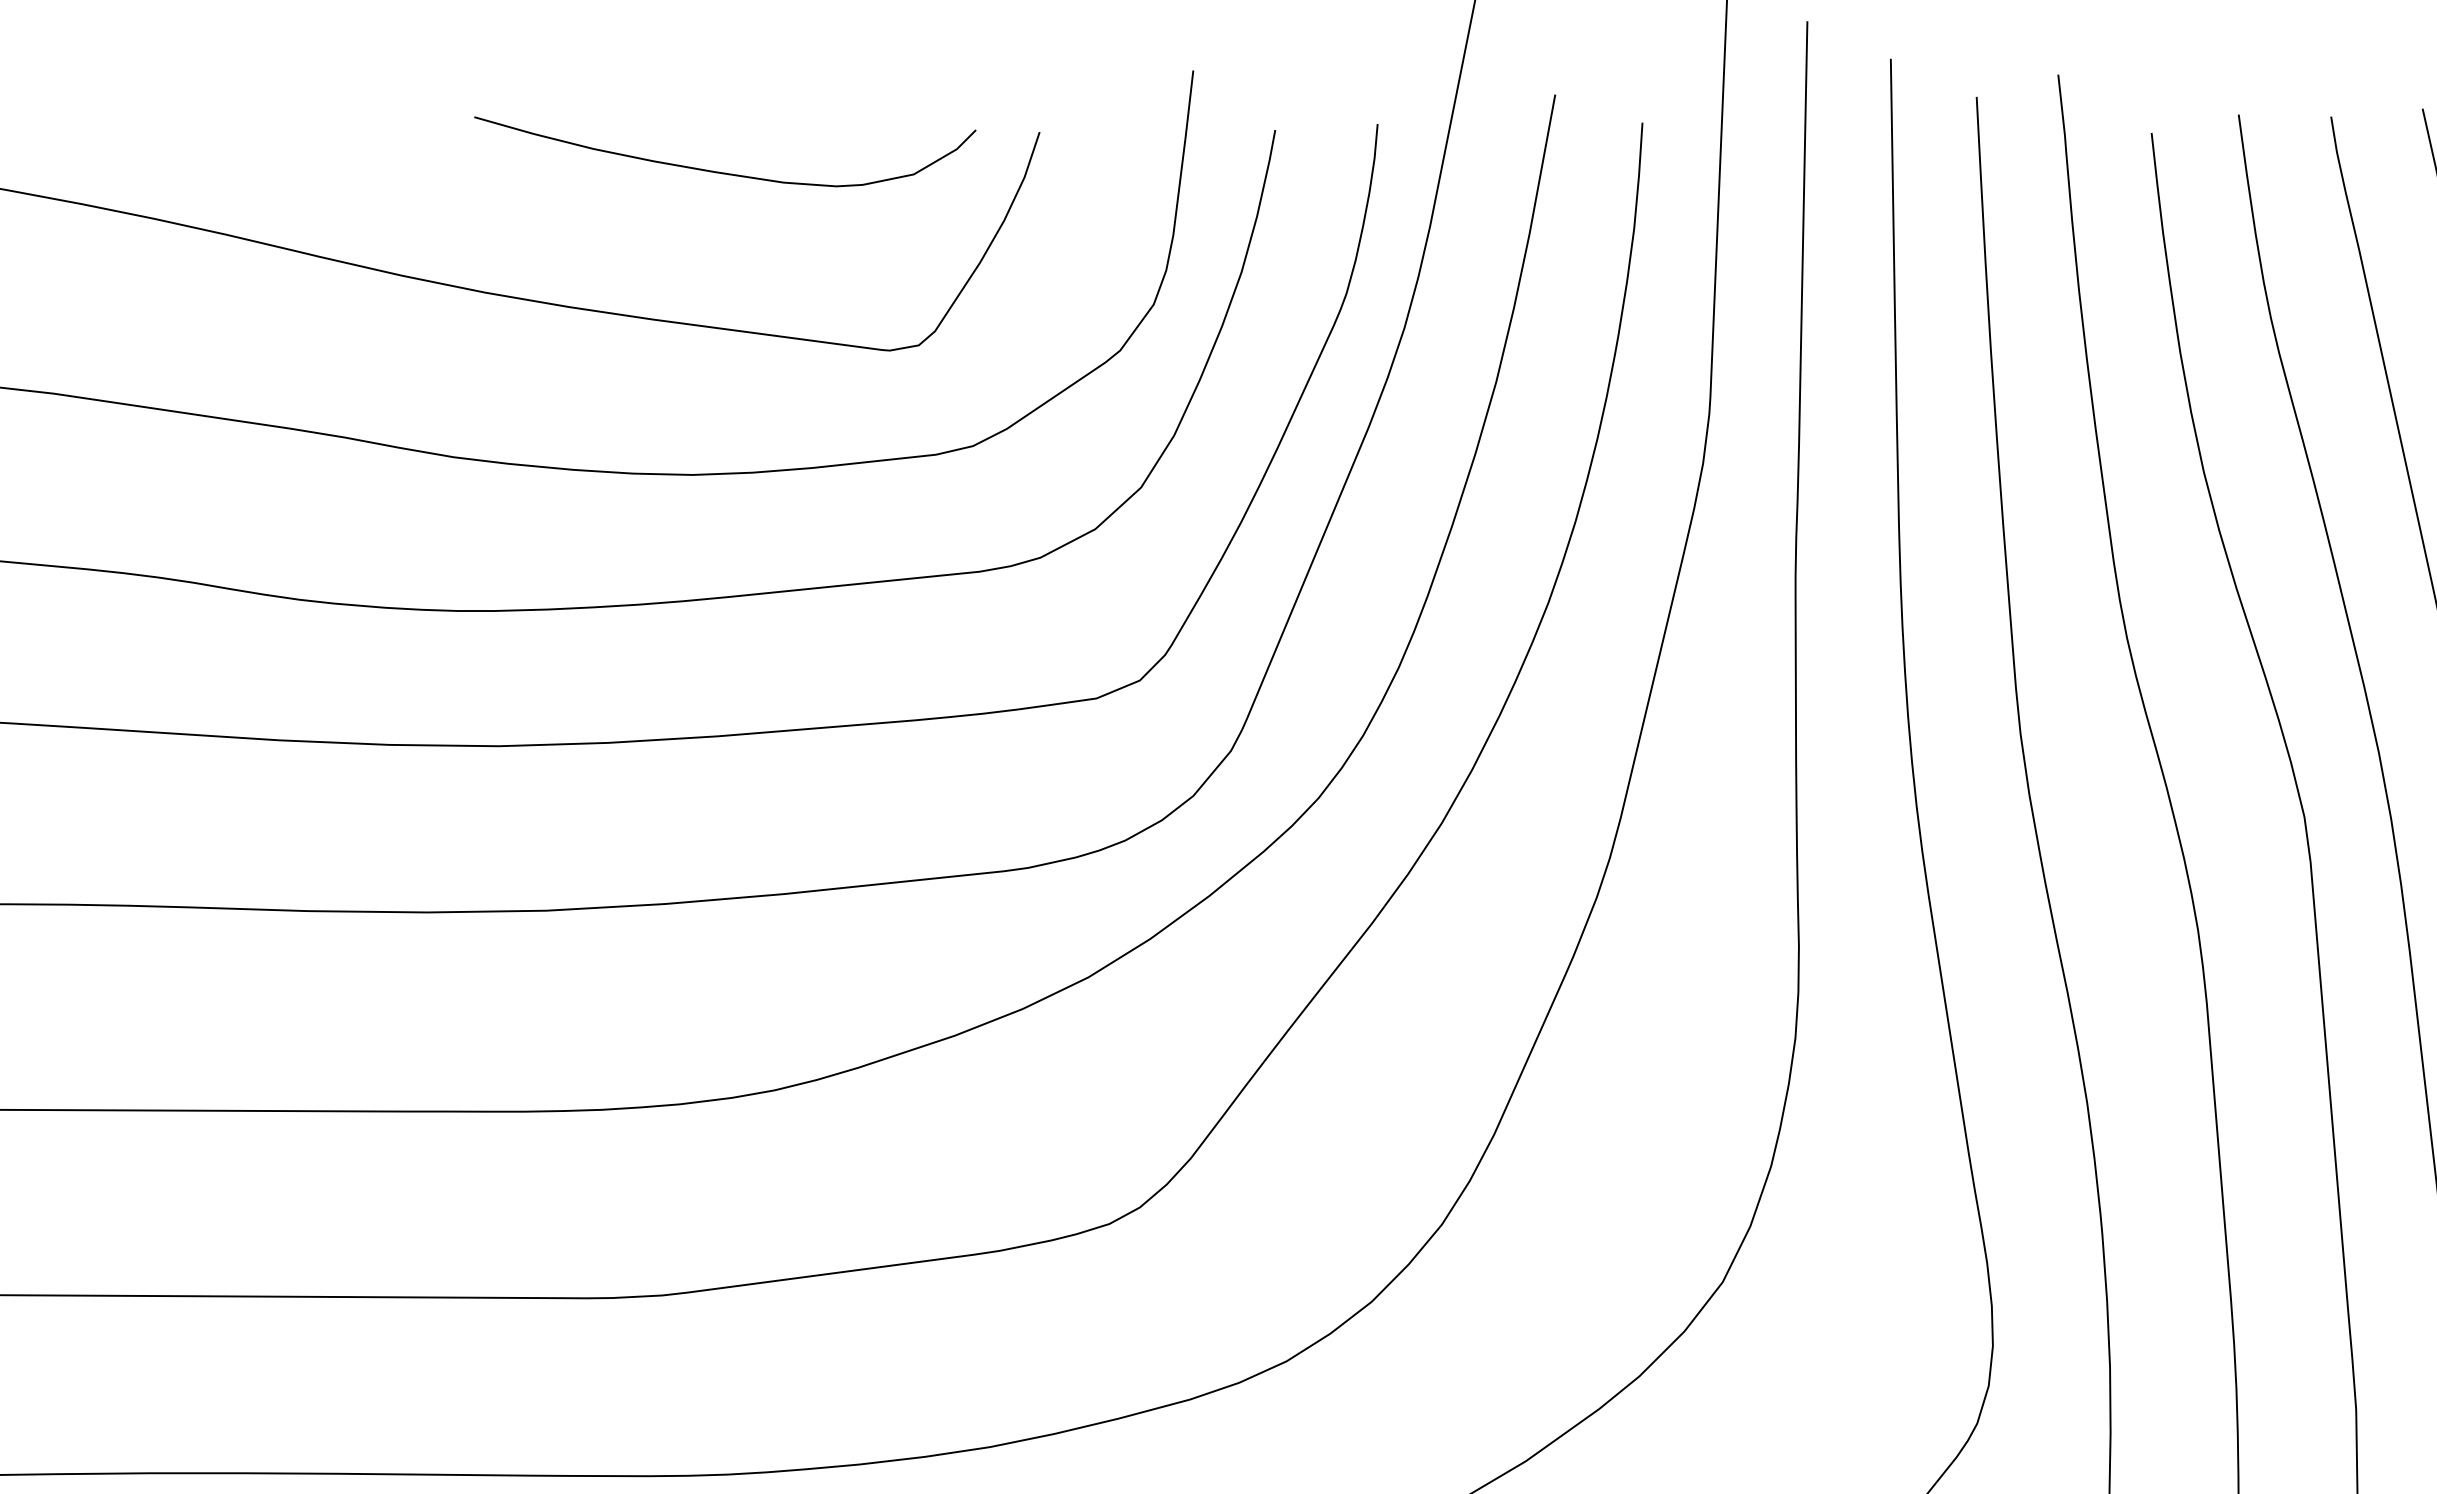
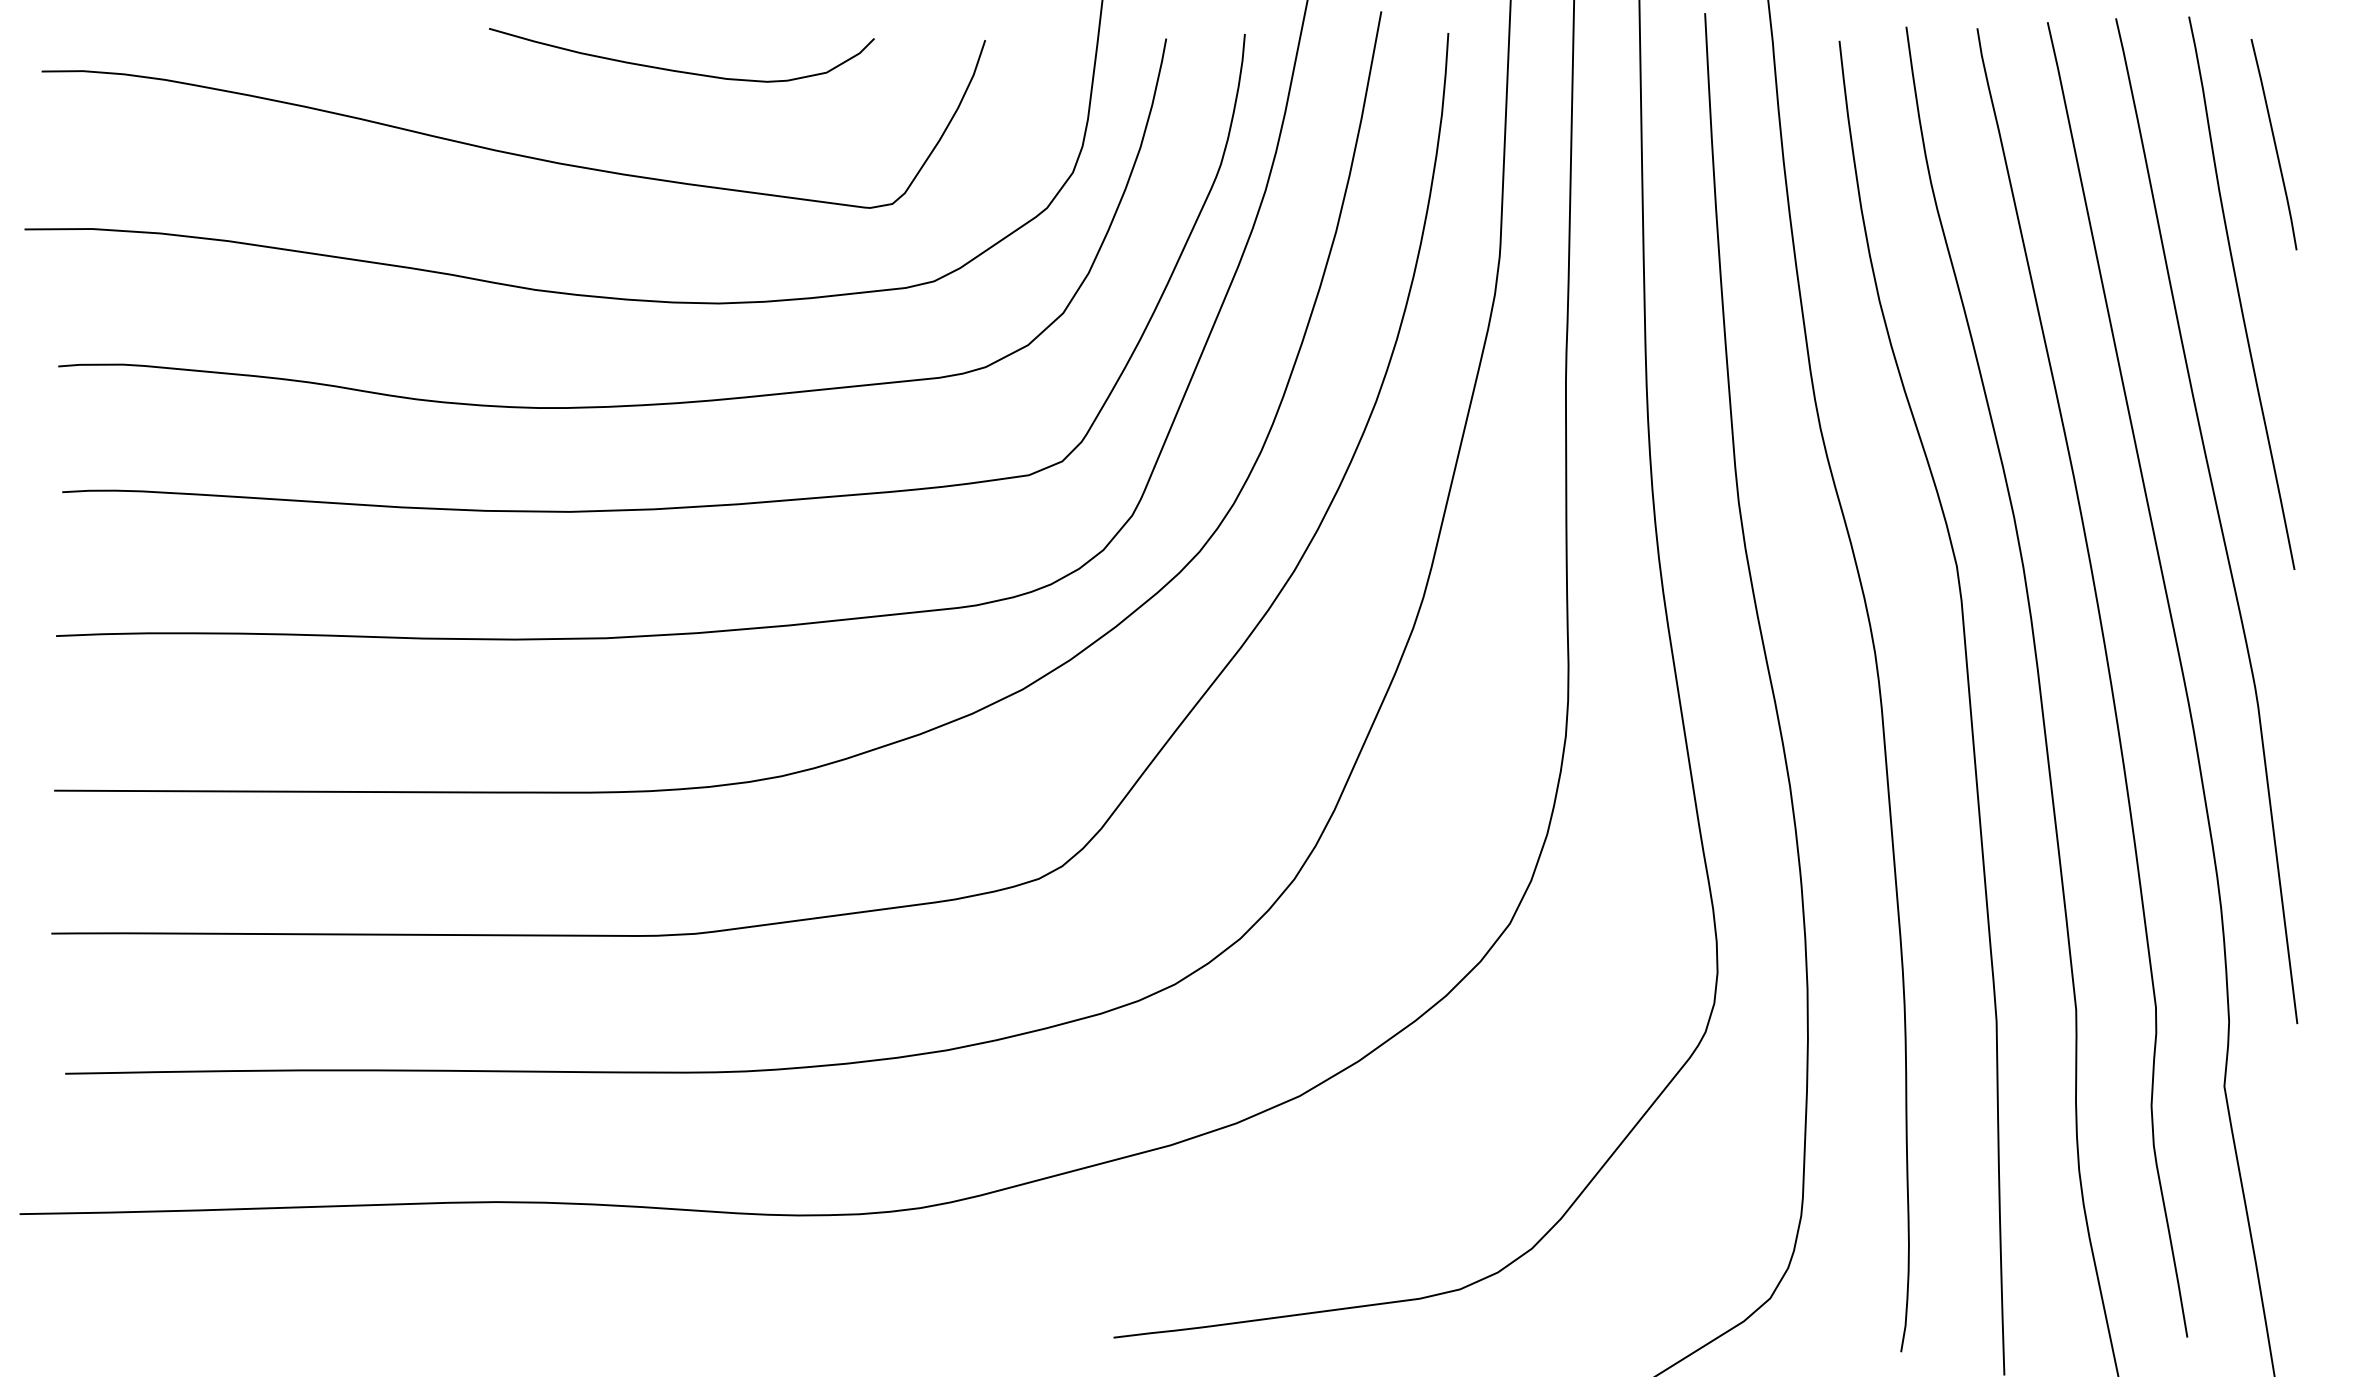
curve: (722, 171) -> (679, 70), moved

